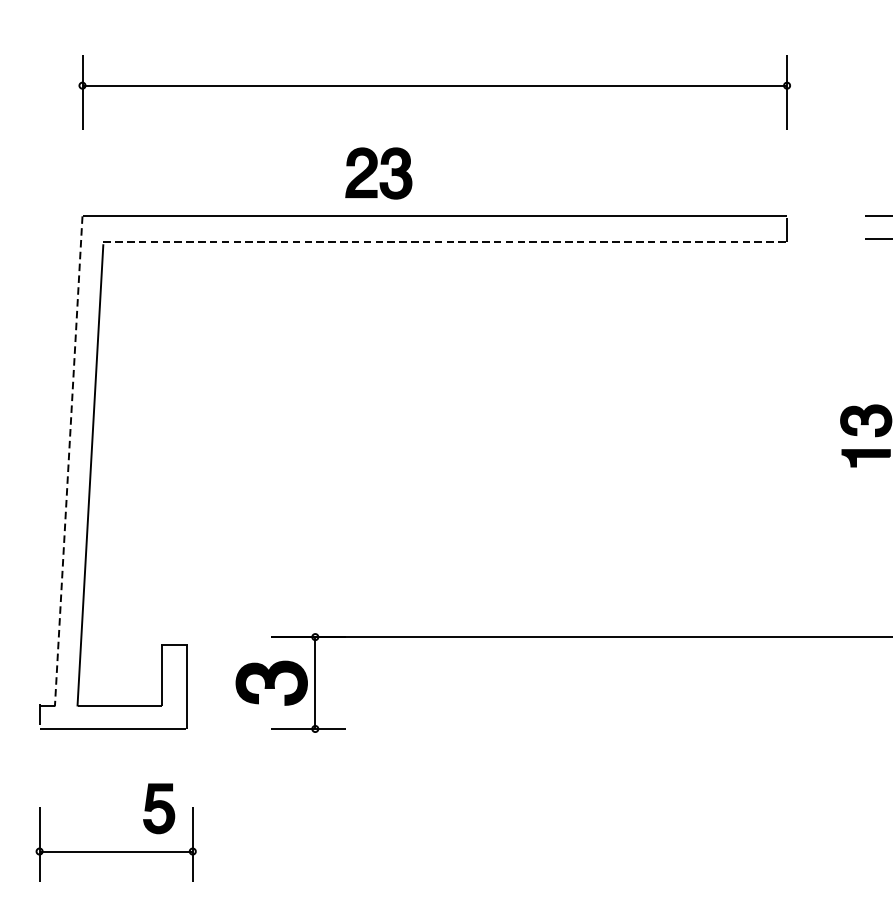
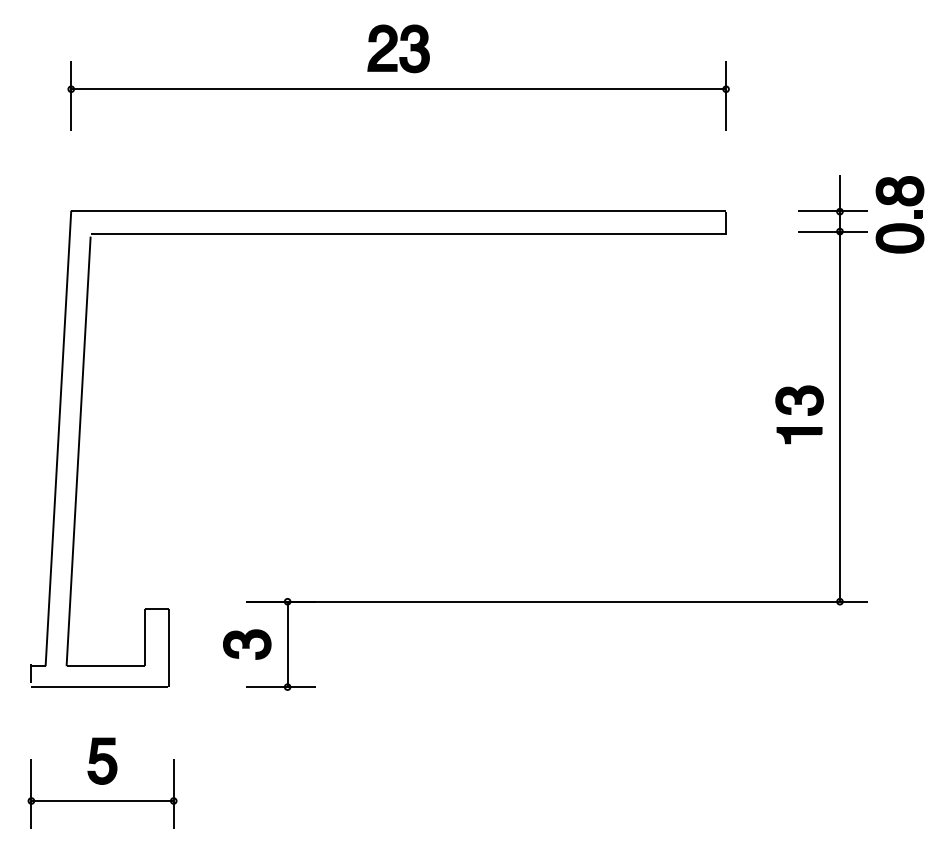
part: (378, 173) -> (398, 48), moved
line: (445, 241) -> (408, 234), dashed -> solid
line: (68, 461) -> (58, 438), dashed -> solid
part: (272, 683) -> (247, 644), size x0.71
part: (159, 807) -> (102, 760), moved

